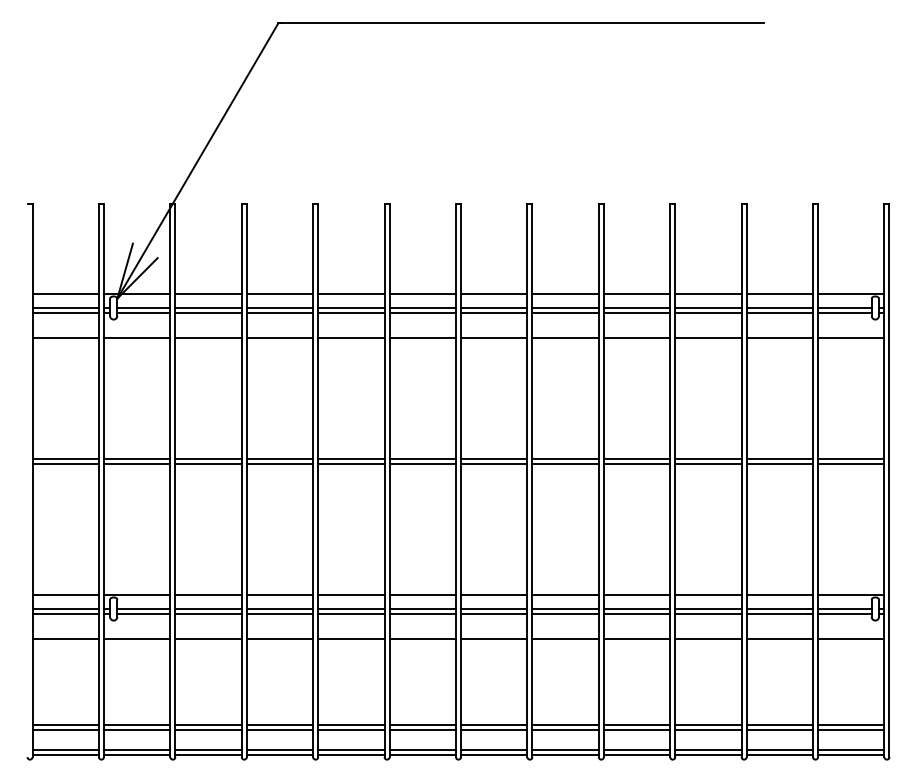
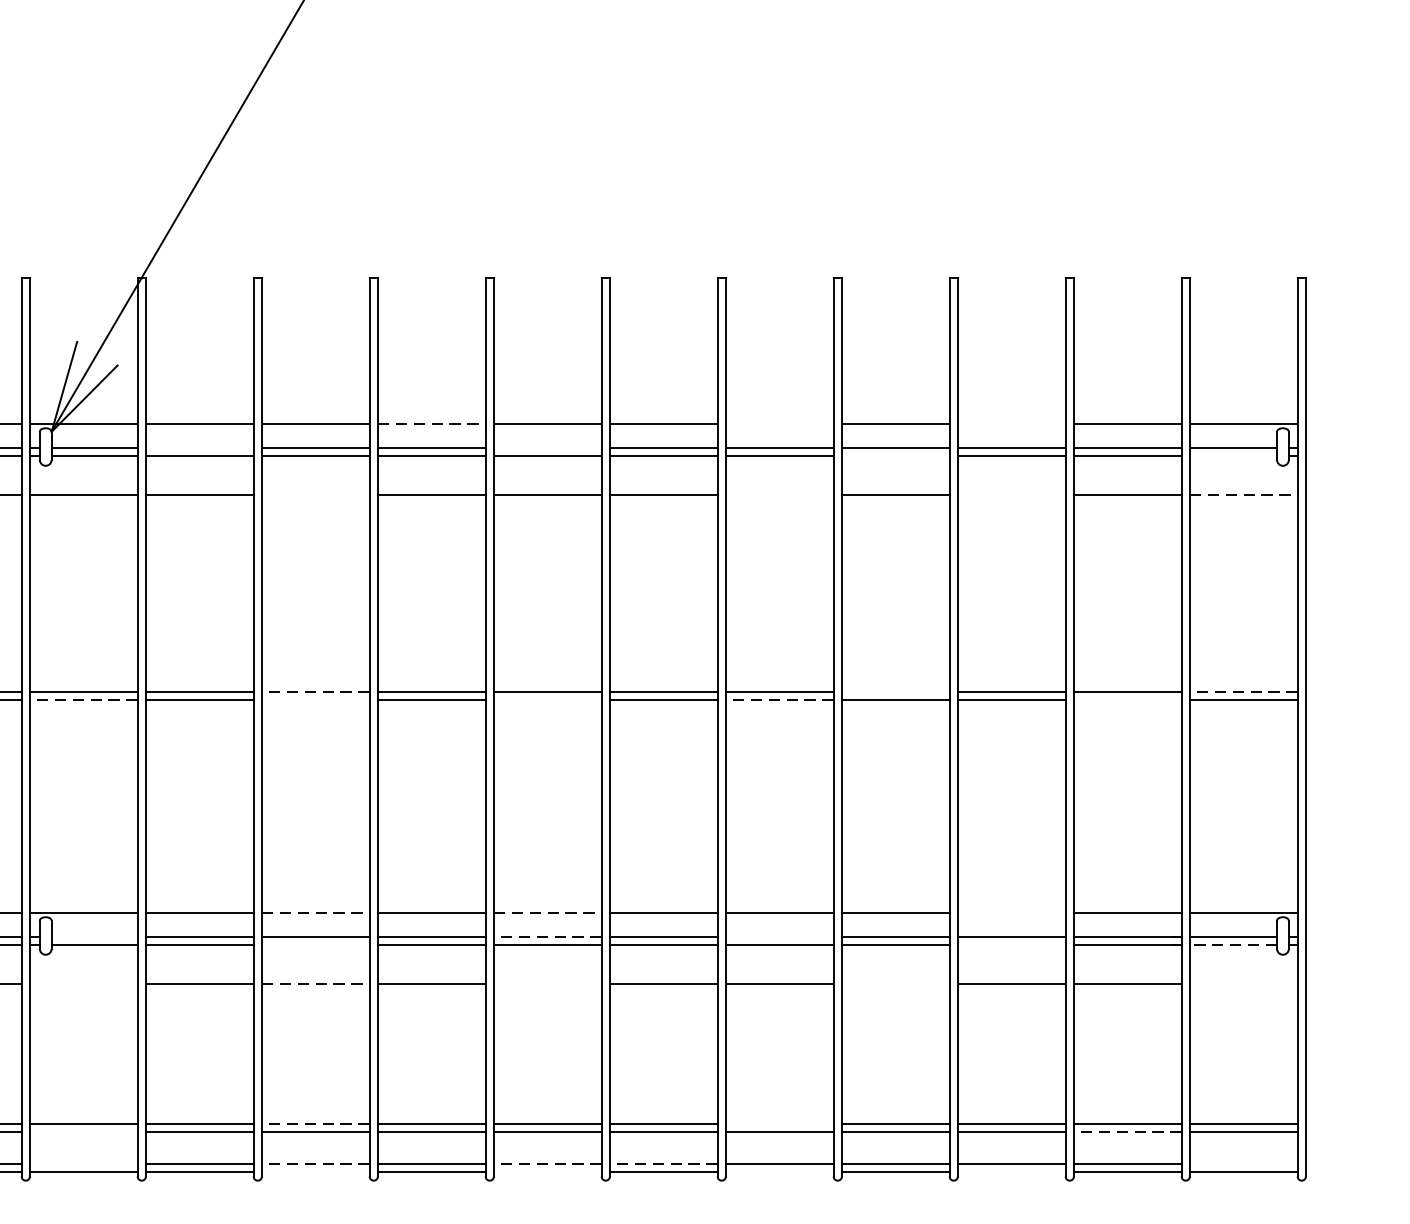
line: (351, 294) -> (431, 425), solid -> dashed
line: (565, 294) -> (779, 425), removed
line: (708, 294) -> (1011, 425), removed
line: (208, 308) -> (199, 447), removed
line: (422, 308) -> (547, 447), removed
line: (636, 313) -> (894, 455), removed
line: (844, 313) -> (1232, 455), removed
line: (279, 337) -> (315, 494), removed
line: (565, 337) -> (779, 494), removed
line: (708, 337) -> (1011, 494), removed
line: (851, 337) -> (1244, 494), solid -> dashed
line: (279, 458) -> (315, 691), solid -> dashed
line: (636, 458) -> (894, 691), removed
line: (850, 458) -> (1242, 691), solid -> dashed
line: (136, 463) -> (82, 699), solid -> dashed
line: (279, 463) -> (315, 699), removed
line: (422, 463) -> (547, 699), removed
line: (565, 463) -> (779, 699), solid -> dashed
line: (779, 463) -> (1127, 699), removed
line: (280, 595) -> (316, 914), solid -> dashed
line: (423, 595) -> (548, 914), solid -> dashed
line: (708, 595) -> (1011, 914), removed
line: (143, 609) -> (94, 936), removed
line: (422, 609) -> (547, 936), solid -> dashed
line: (565, 609) -> (779, 936), removed
line: (279, 614) -> (315, 944), removed
line: (708, 614) -> (1011, 944), removed
line: (844, 614) -> (1232, 944), solid -> dashed
line: (136, 638) -> (82, 983), removed
line: (280, 638) -> (316, 983), solid -> dashed
line: (422, 638) -> (547, 983), removed
line: (636, 638) -> (894, 983), removed
line: (851, 638) -> (1244, 983), removed
line: (279, 724) -> (315, 1123), solid -> dashed
line: (565, 724) -> (779, 1123), removed
line: (136, 729) -> (82, 1131), removed
line: (779, 729) -> (1127, 1131), solid -> dashed
line: (136, 749) -> (82, 1164), removed
line: (279, 749) -> (315, 1164), solid -> dashed
line: (422, 749) -> (547, 1164), solid -> dashed
line: (493, 749) -> (662, 1164), solid -> dashed
line: (851, 749) -> (1244, 1164), removed
line: (279, 754) -> (315, 1172), removed
line: (422, 754) -> (547, 1172), removed
line: (565, 754) -> (779, 1172), removed
line: (708, 754) -> (1011, 1172), removed

